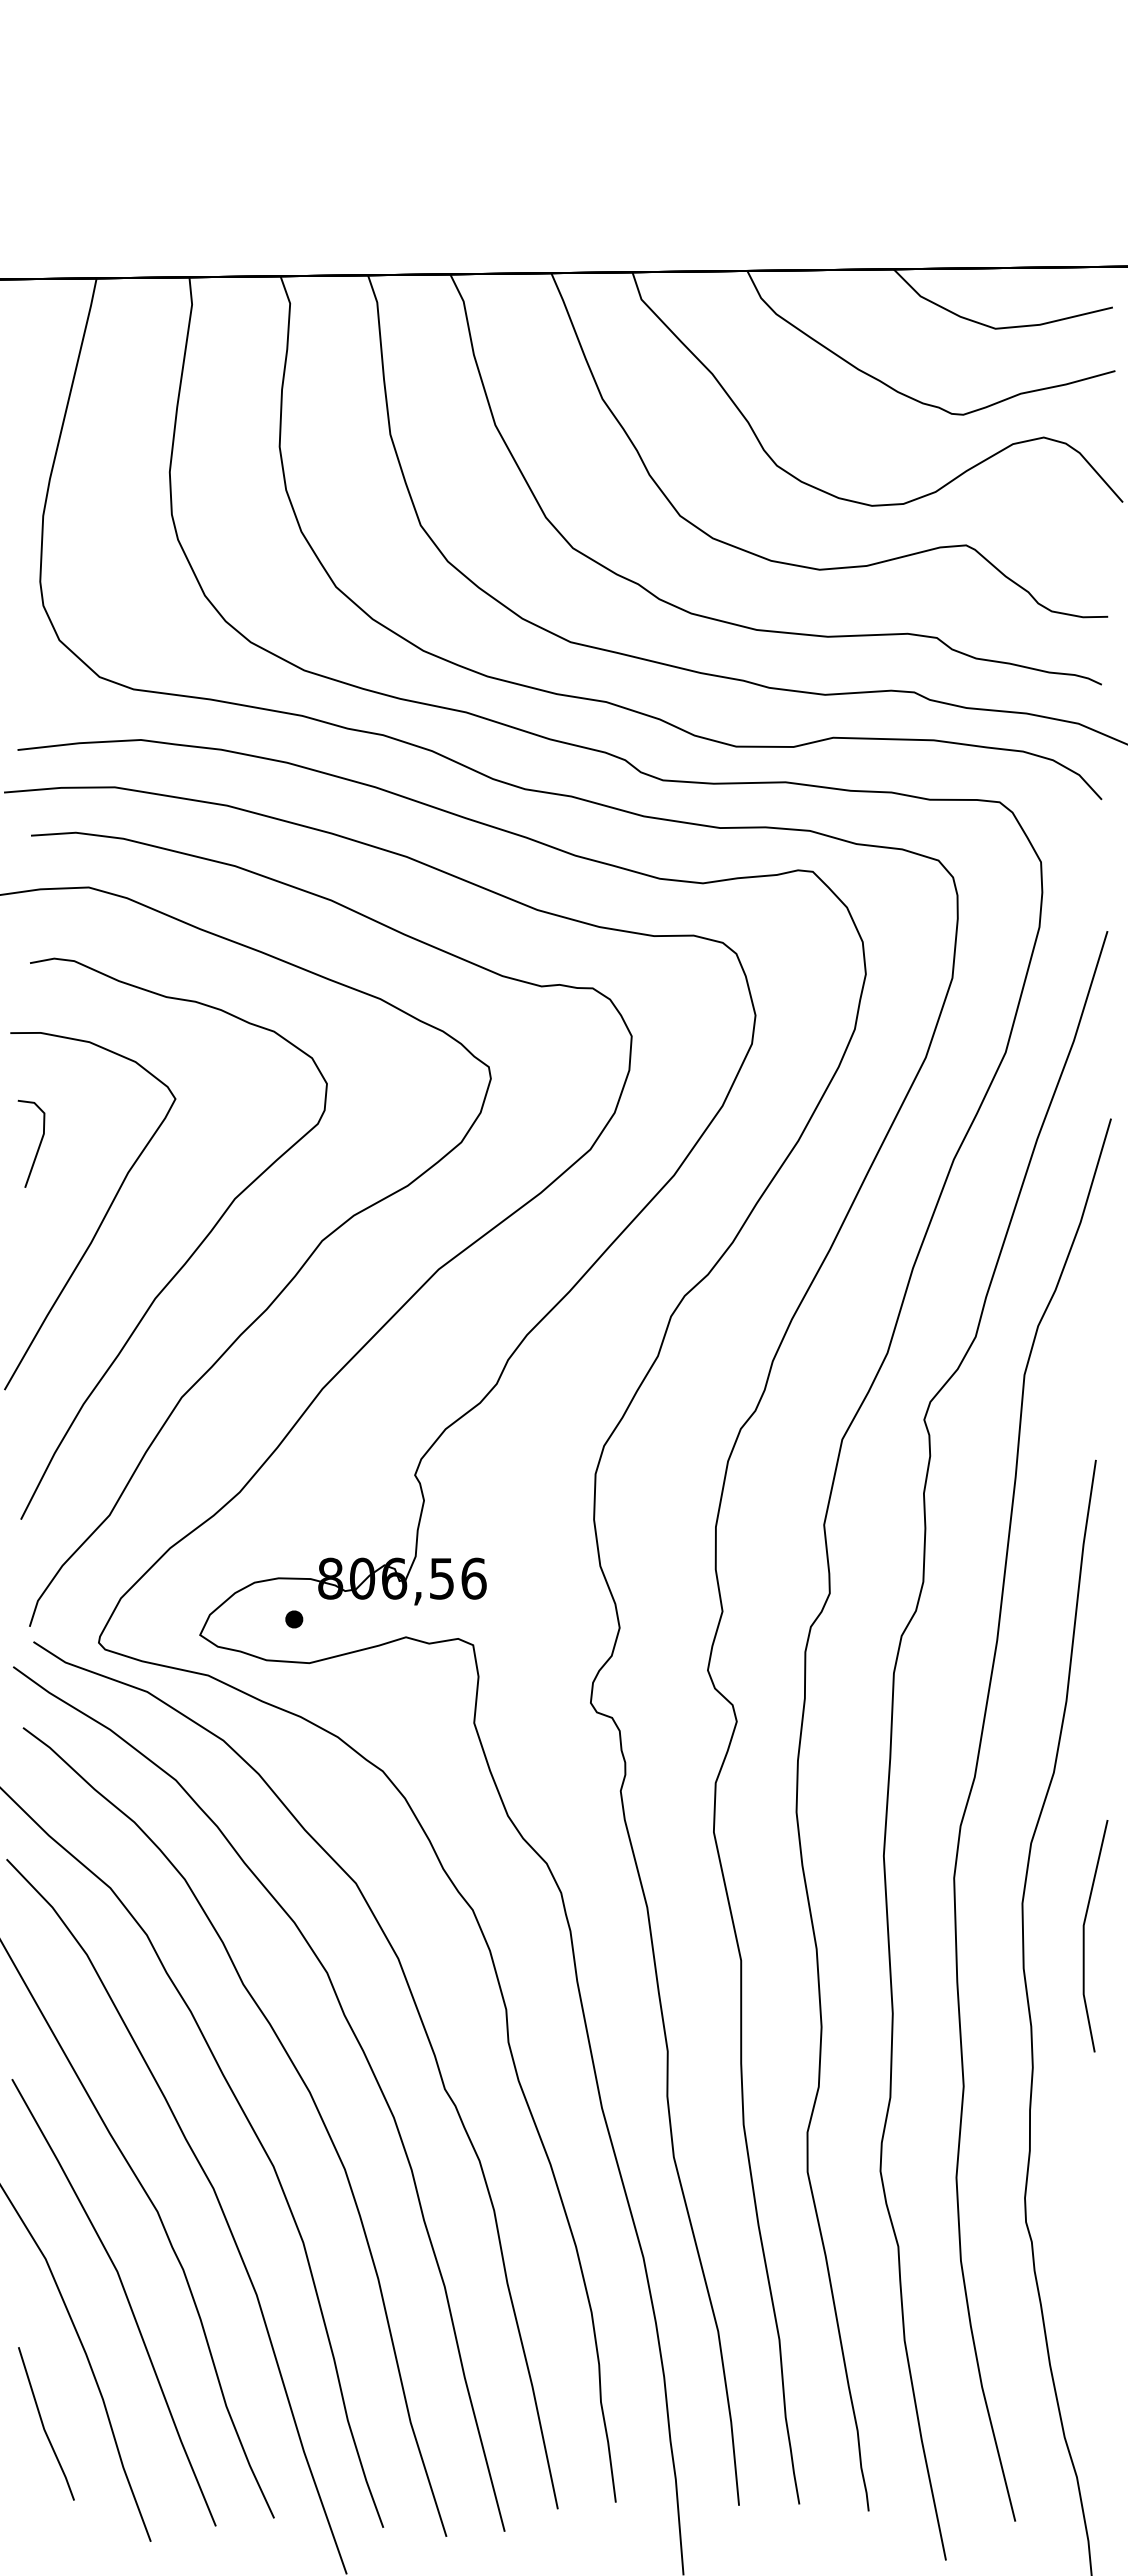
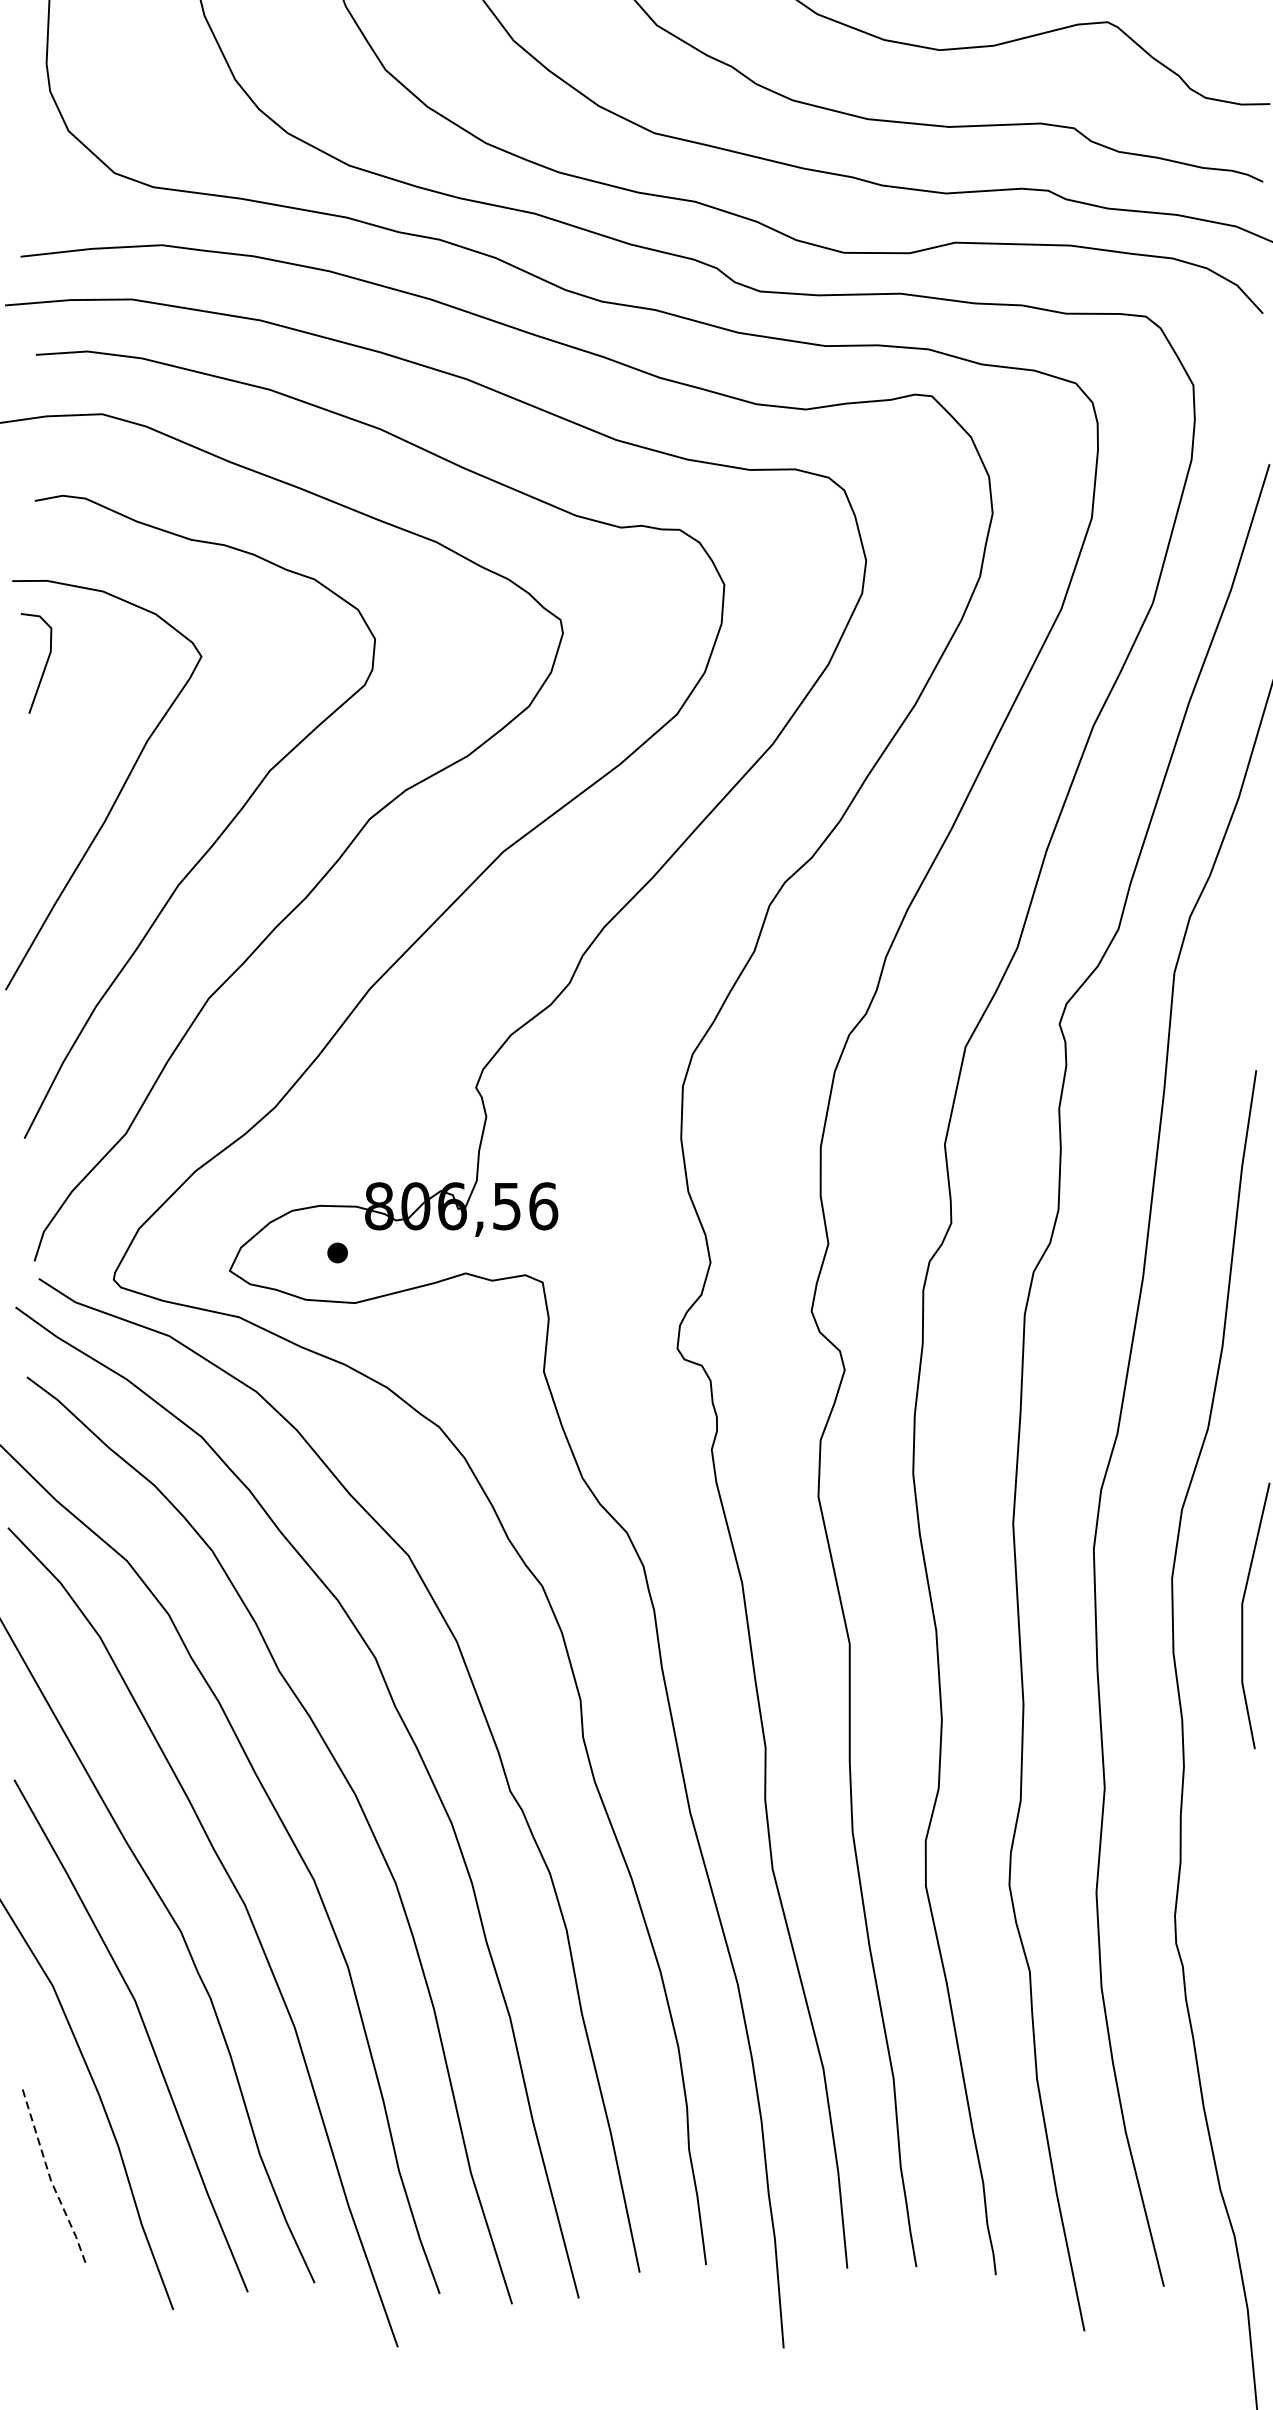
line: (38, 1145) -> (44, 665), moved
line: (43, 2425) -> (50, 2176), solid -> dashed

